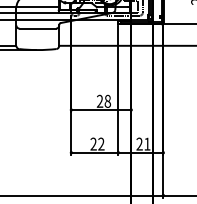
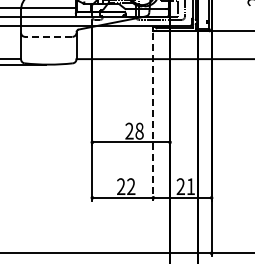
line: (37, 28) -> (48, 36), solid -> dashed
line: (118, 90) -> (153, 116), solid -> dashed

